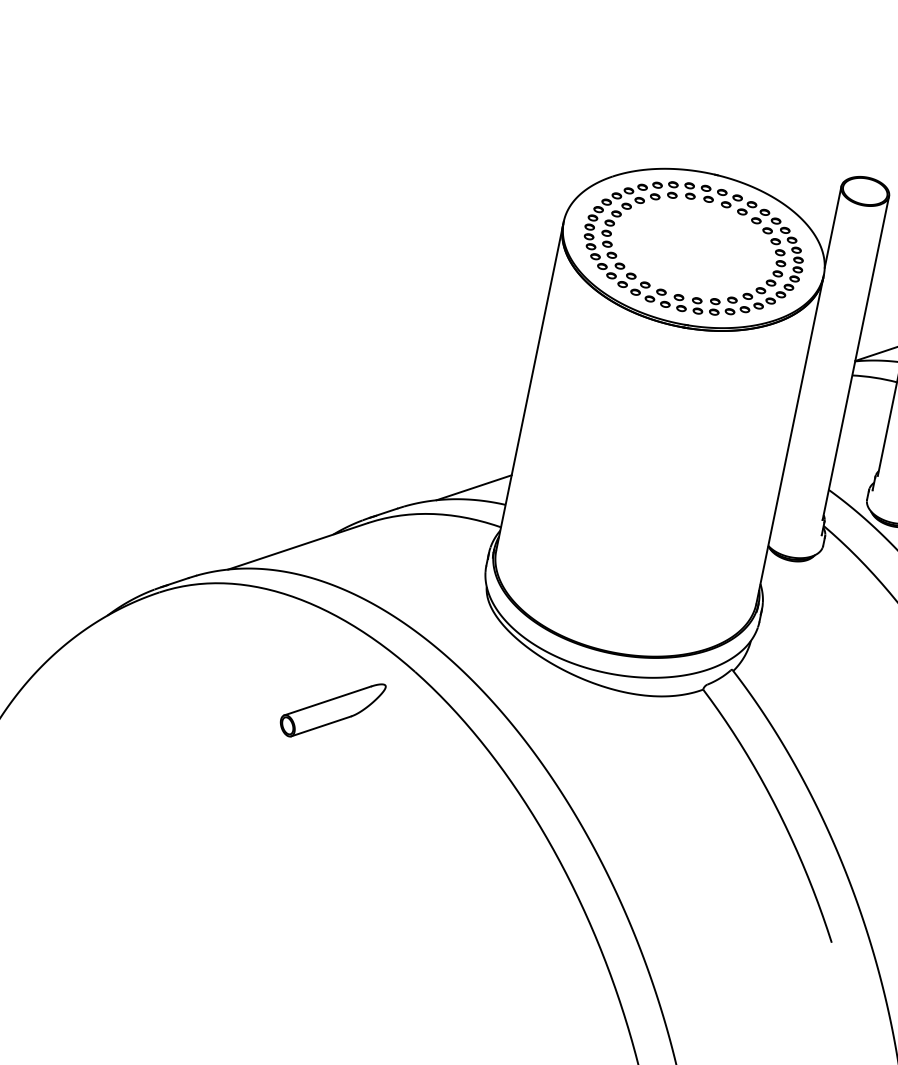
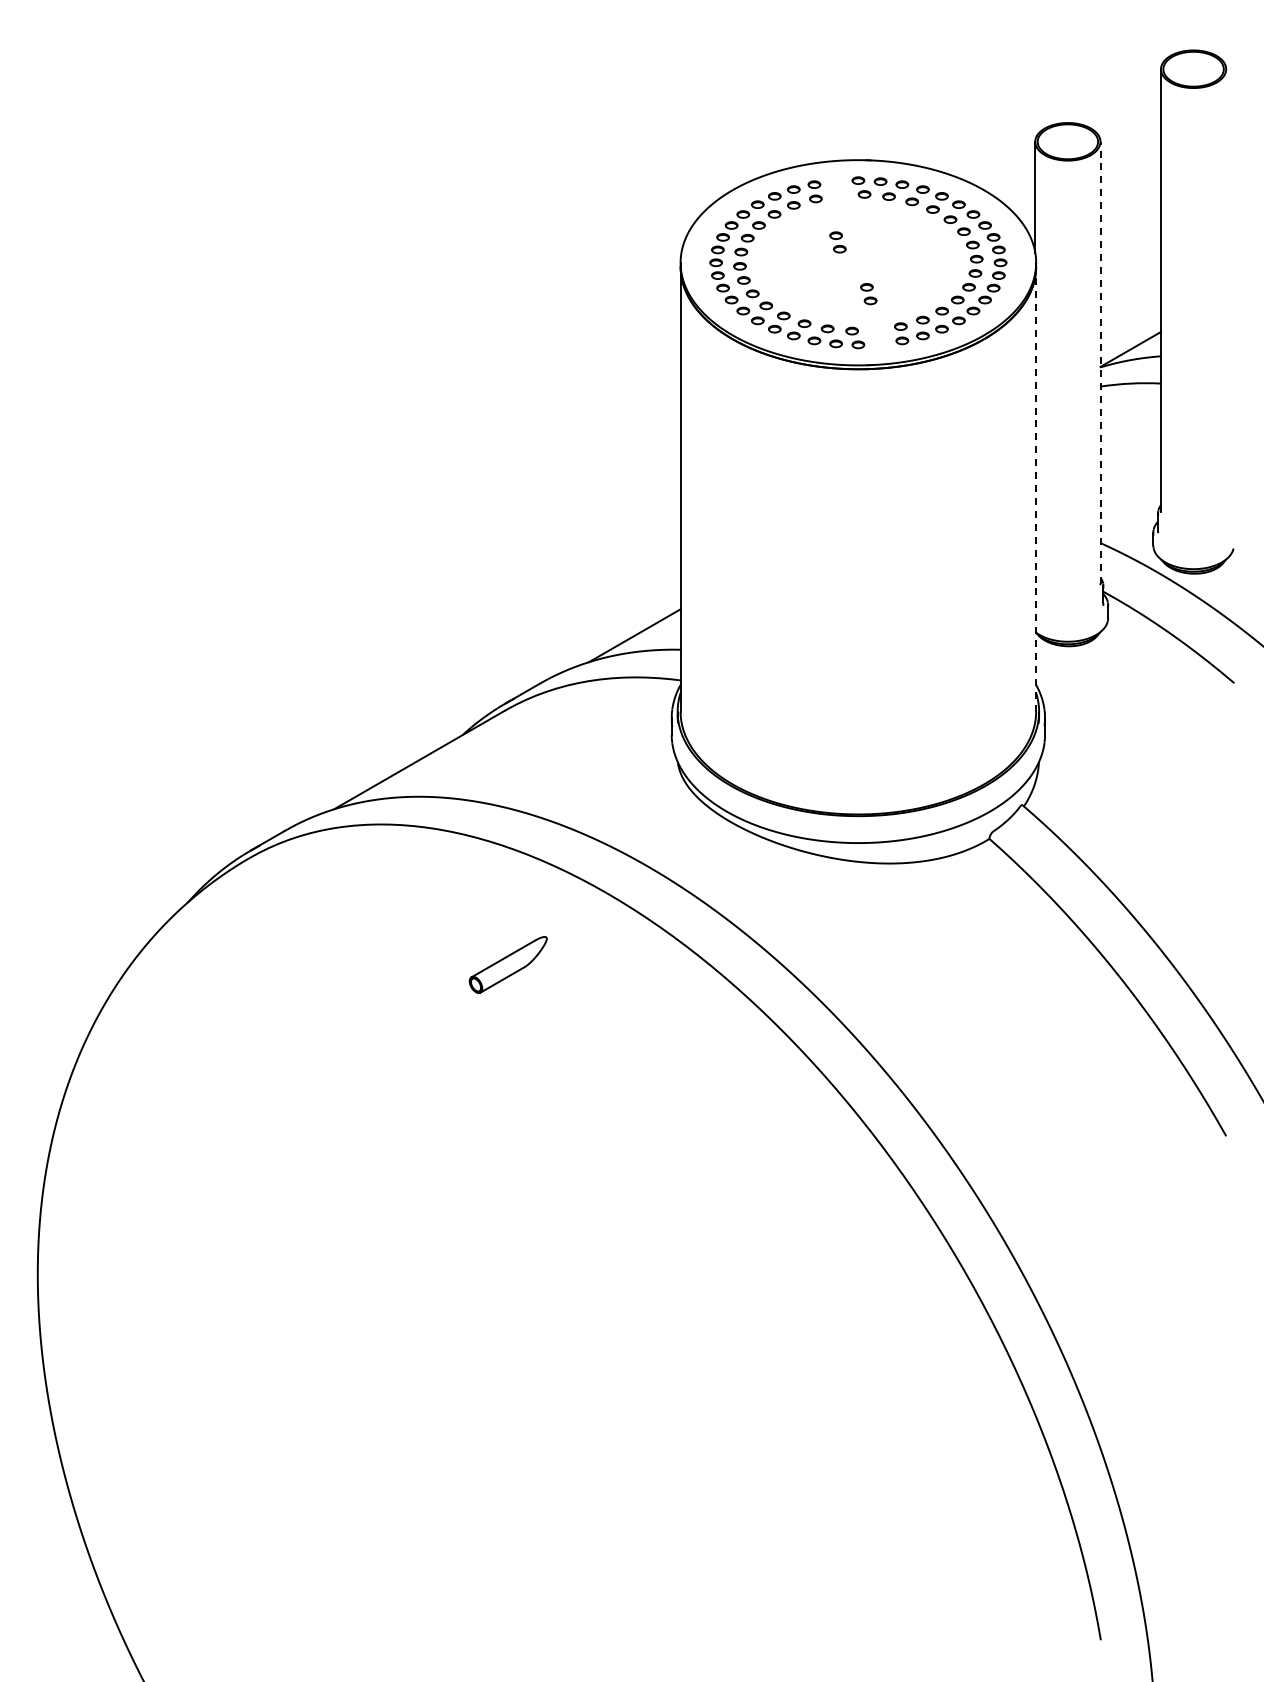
part: (689, 191) -> (837, 242), moved
part: (697, 306) -> (868, 294), moved
line: (855, 357) -> (1100, 362), solid -> dashed
line: (790, 441) -> (1036, 489), solid -> dashed
part: (332, 709) -> (508, 964), size x0.6

